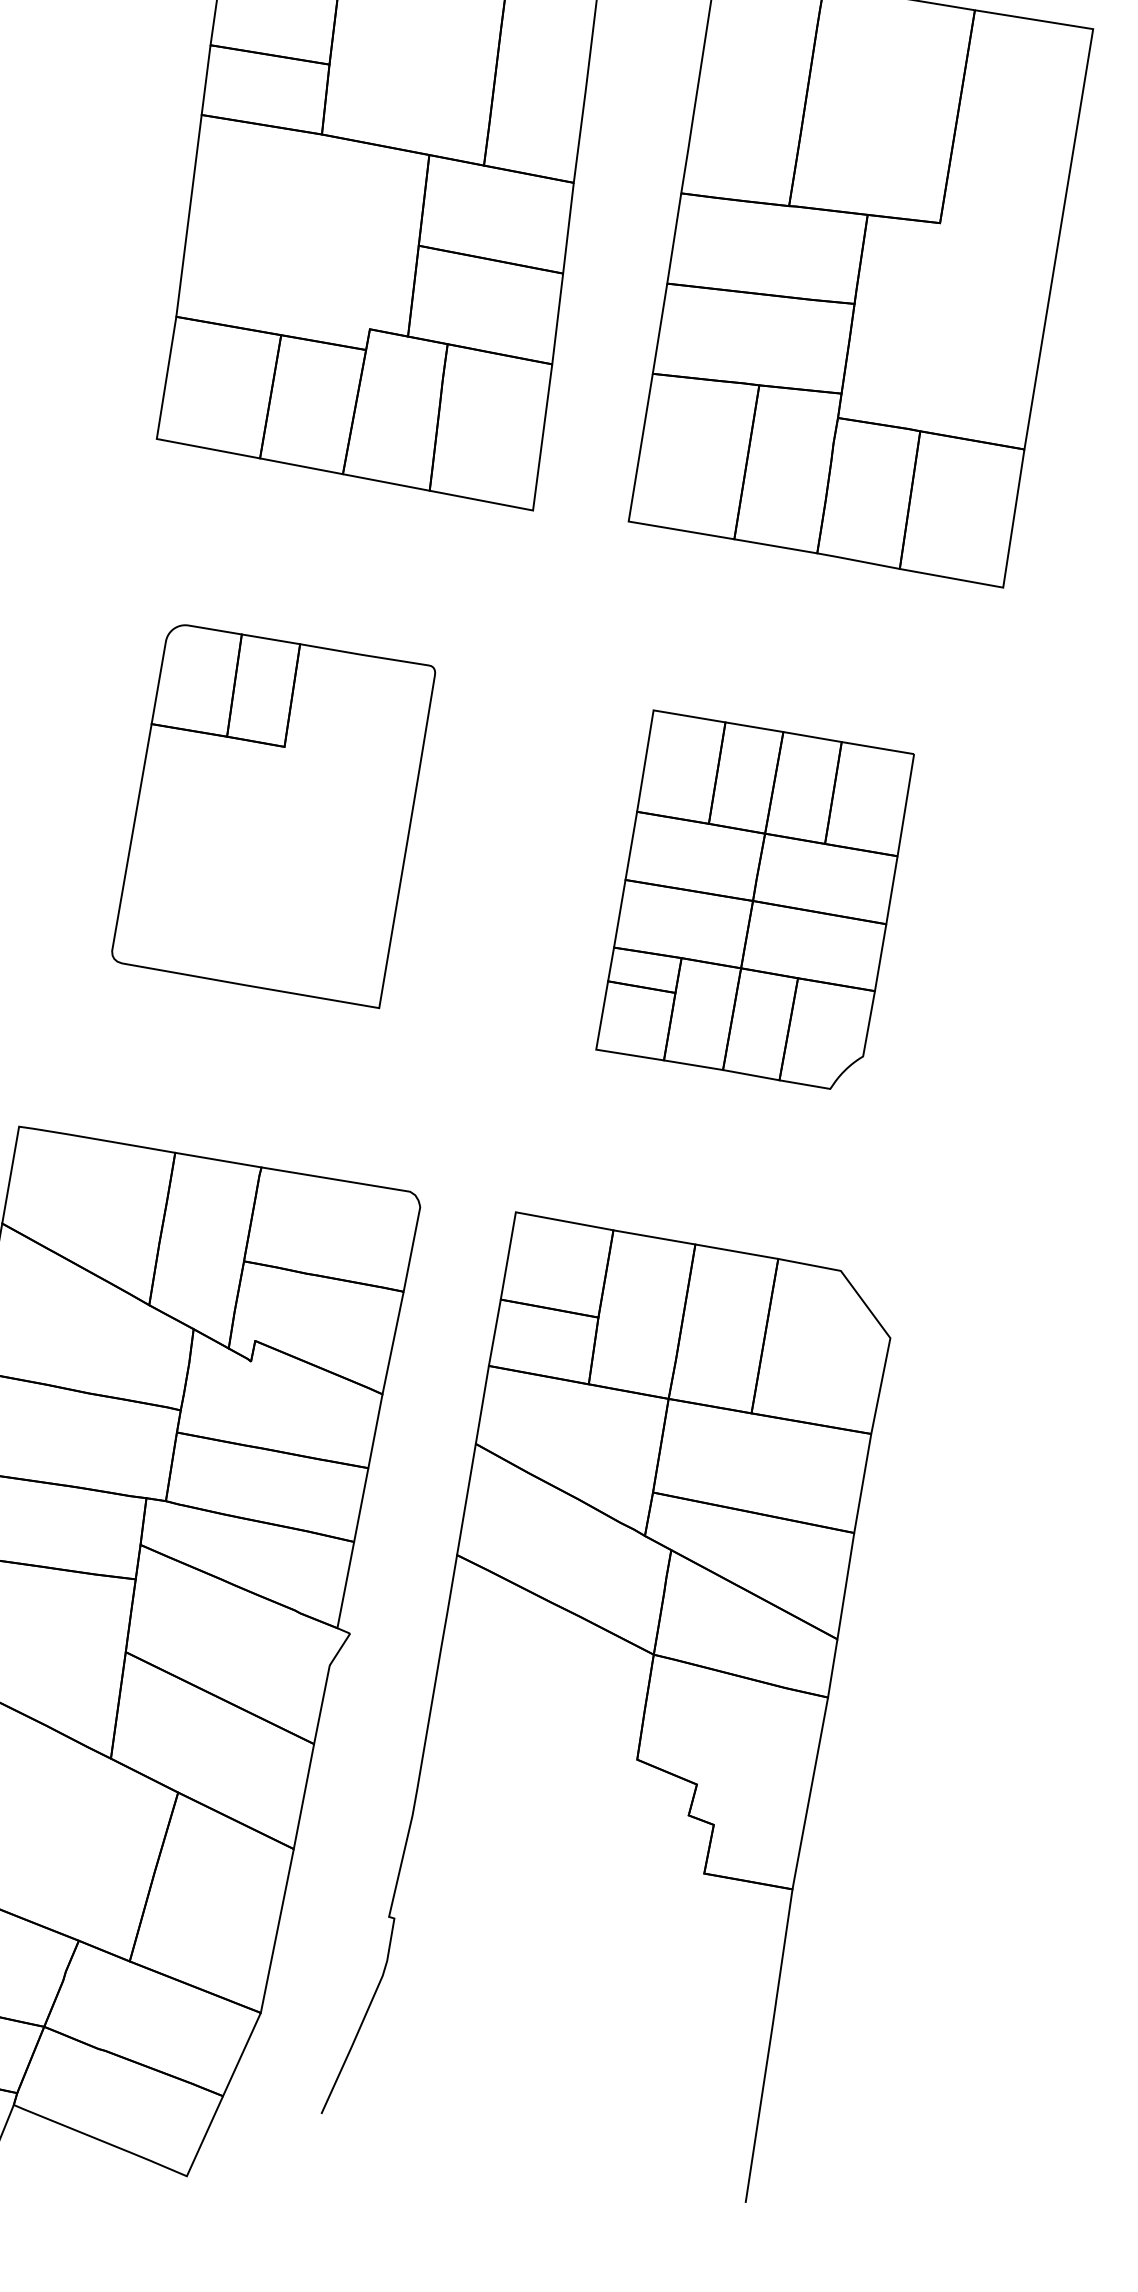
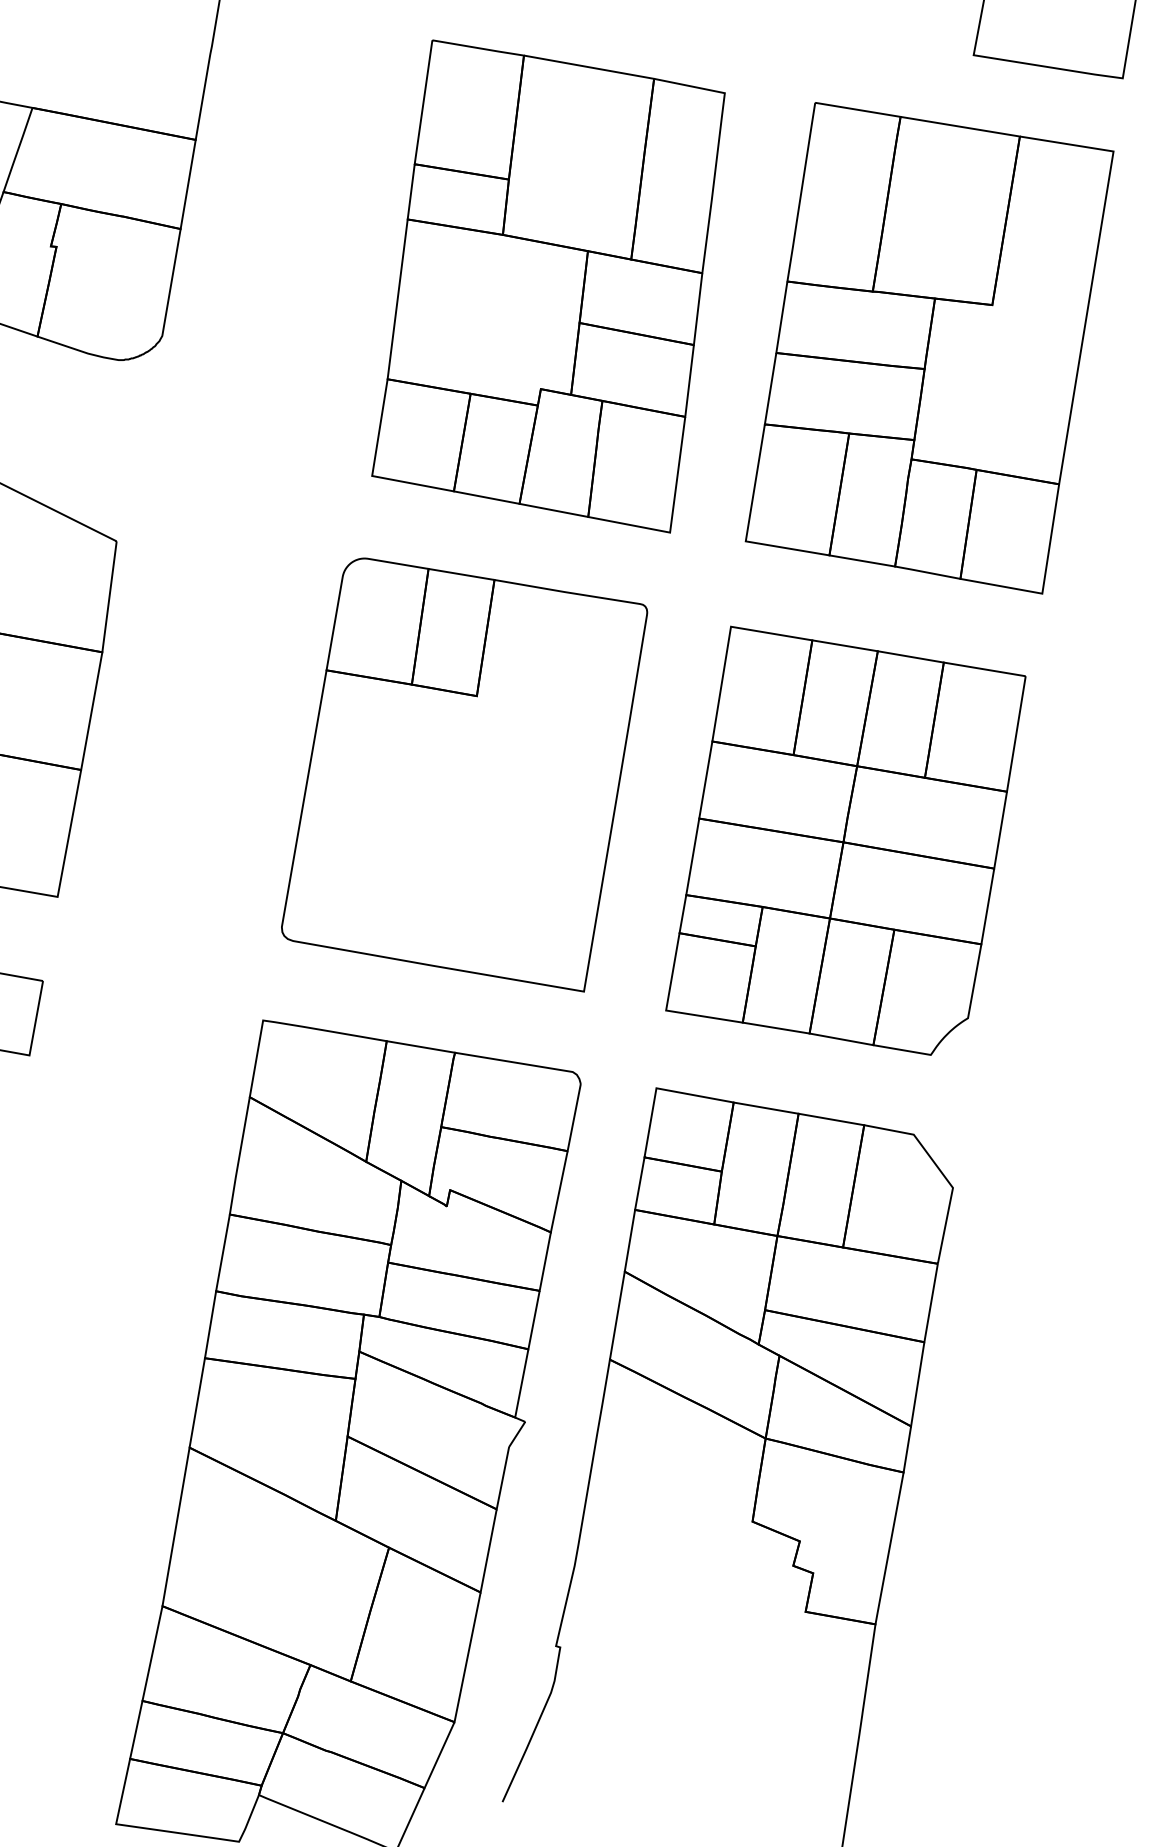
part: (273, 816) -> (464, 774), size x1.43
part: (754, 899) -> (845, 840), size x1.43

